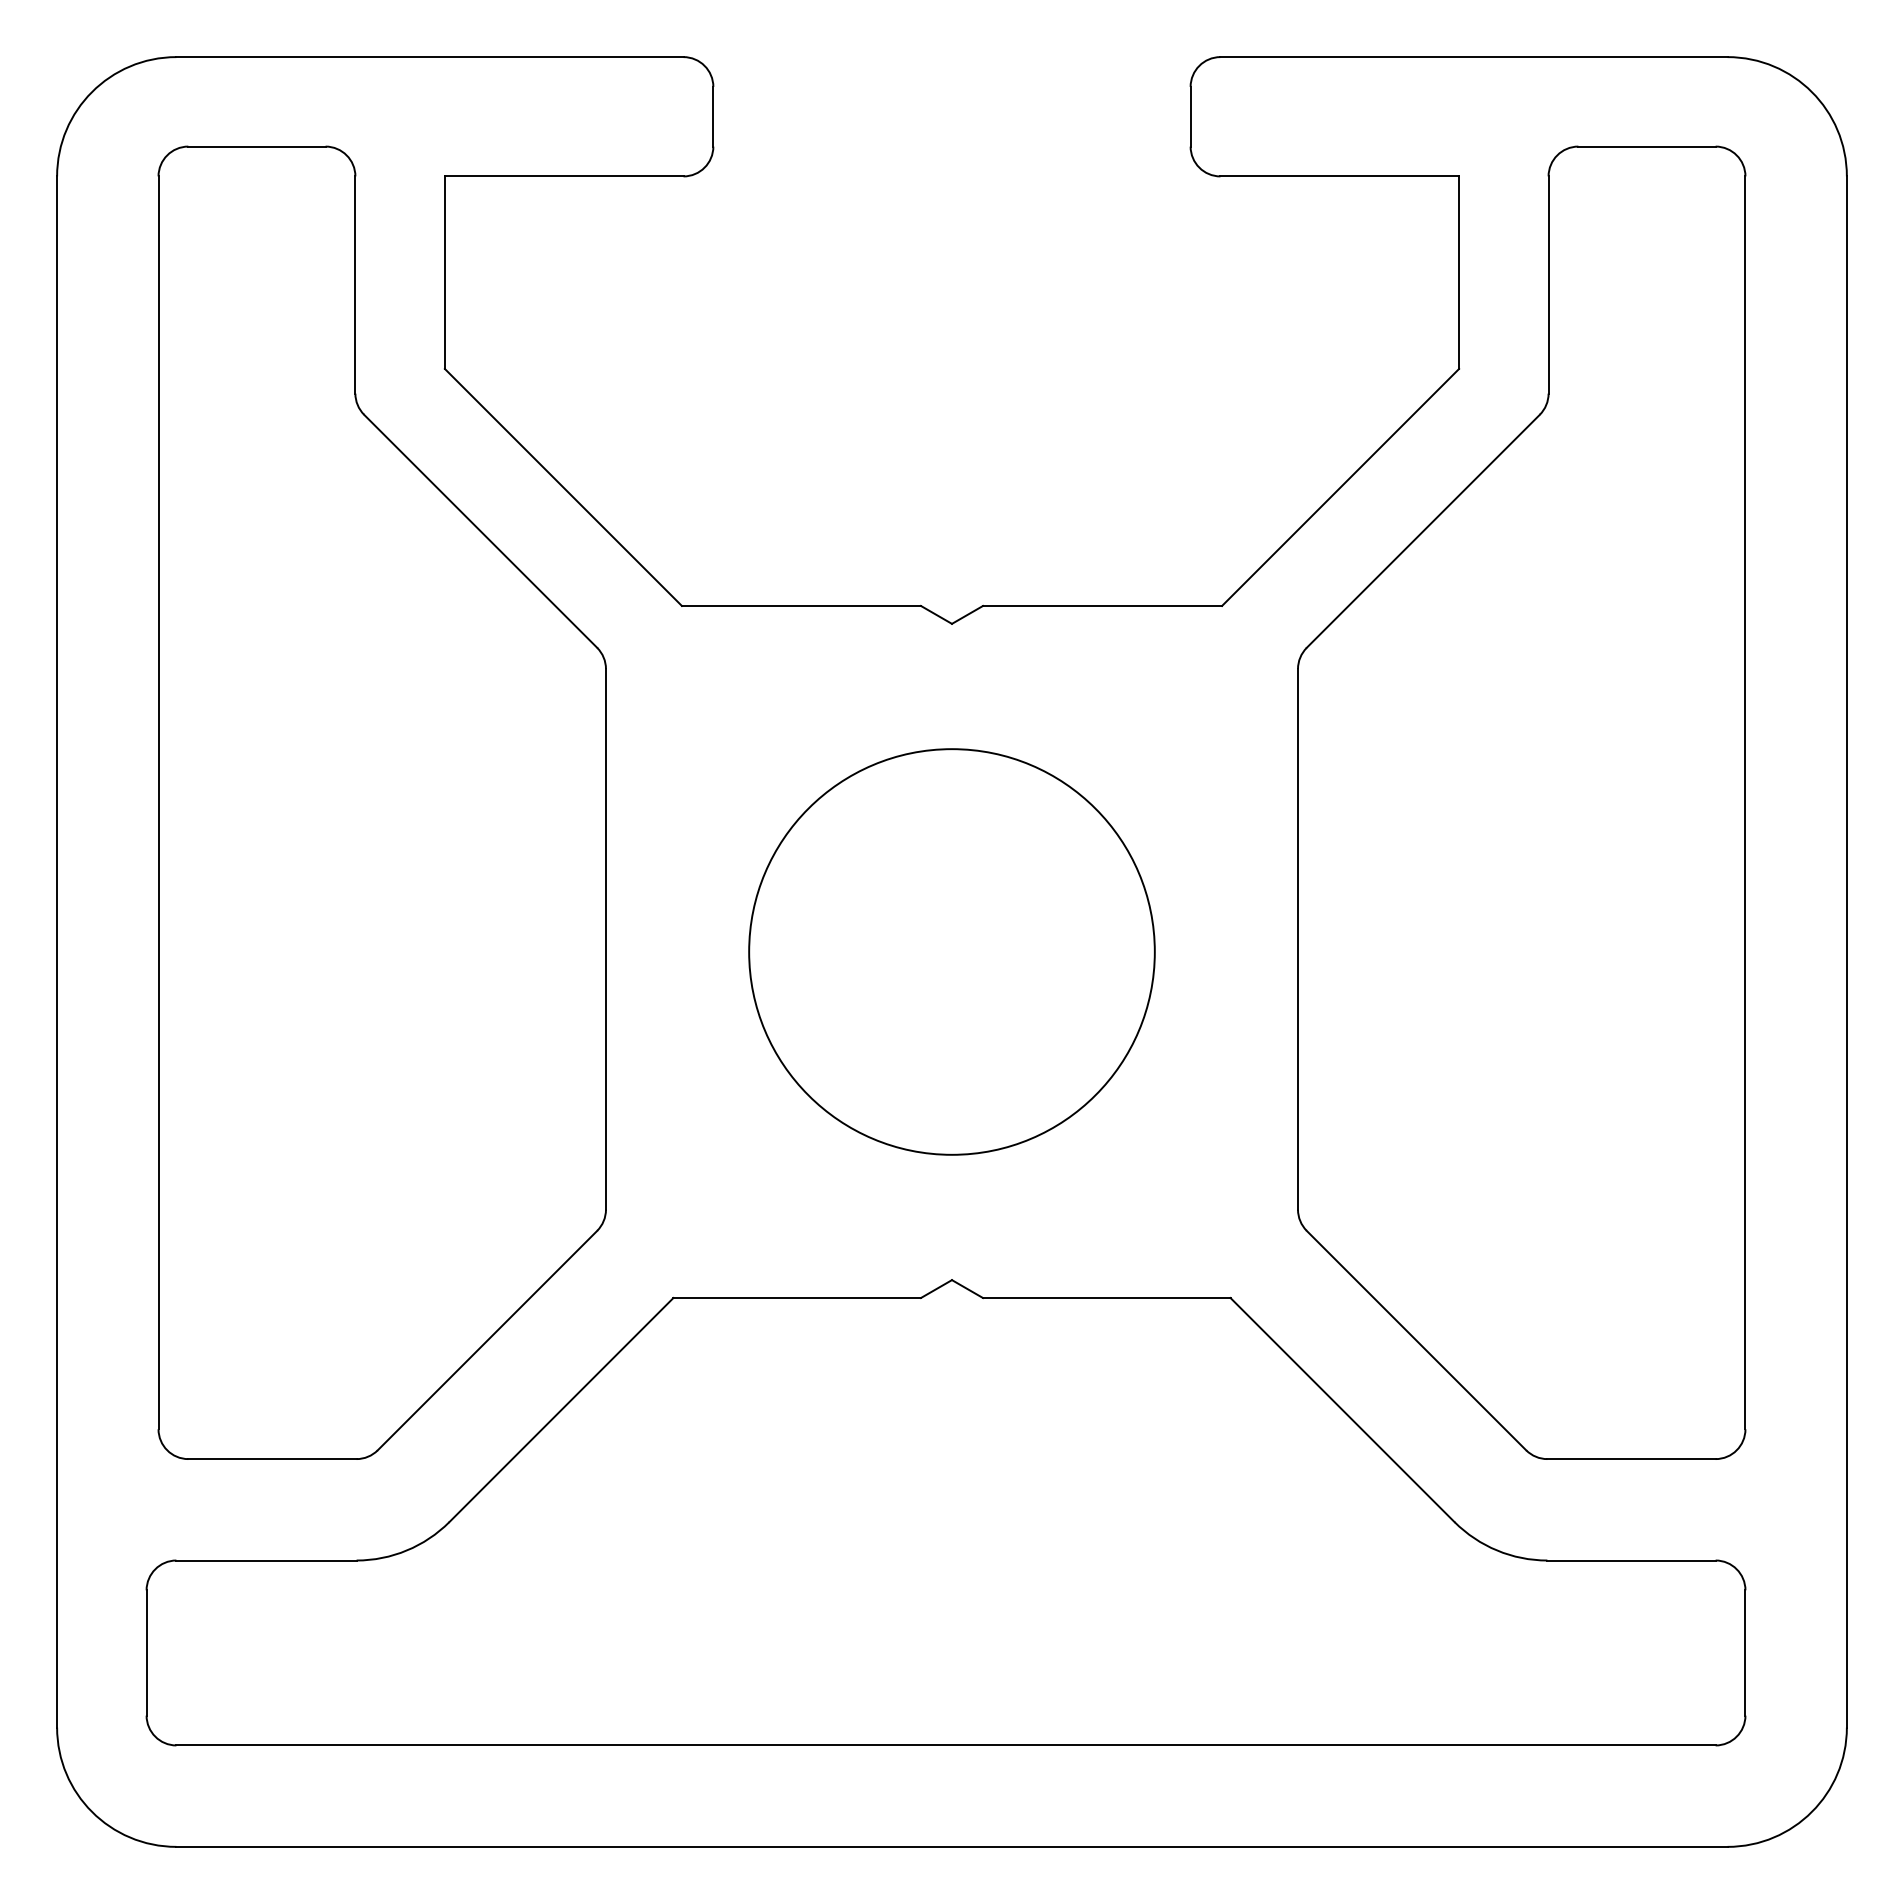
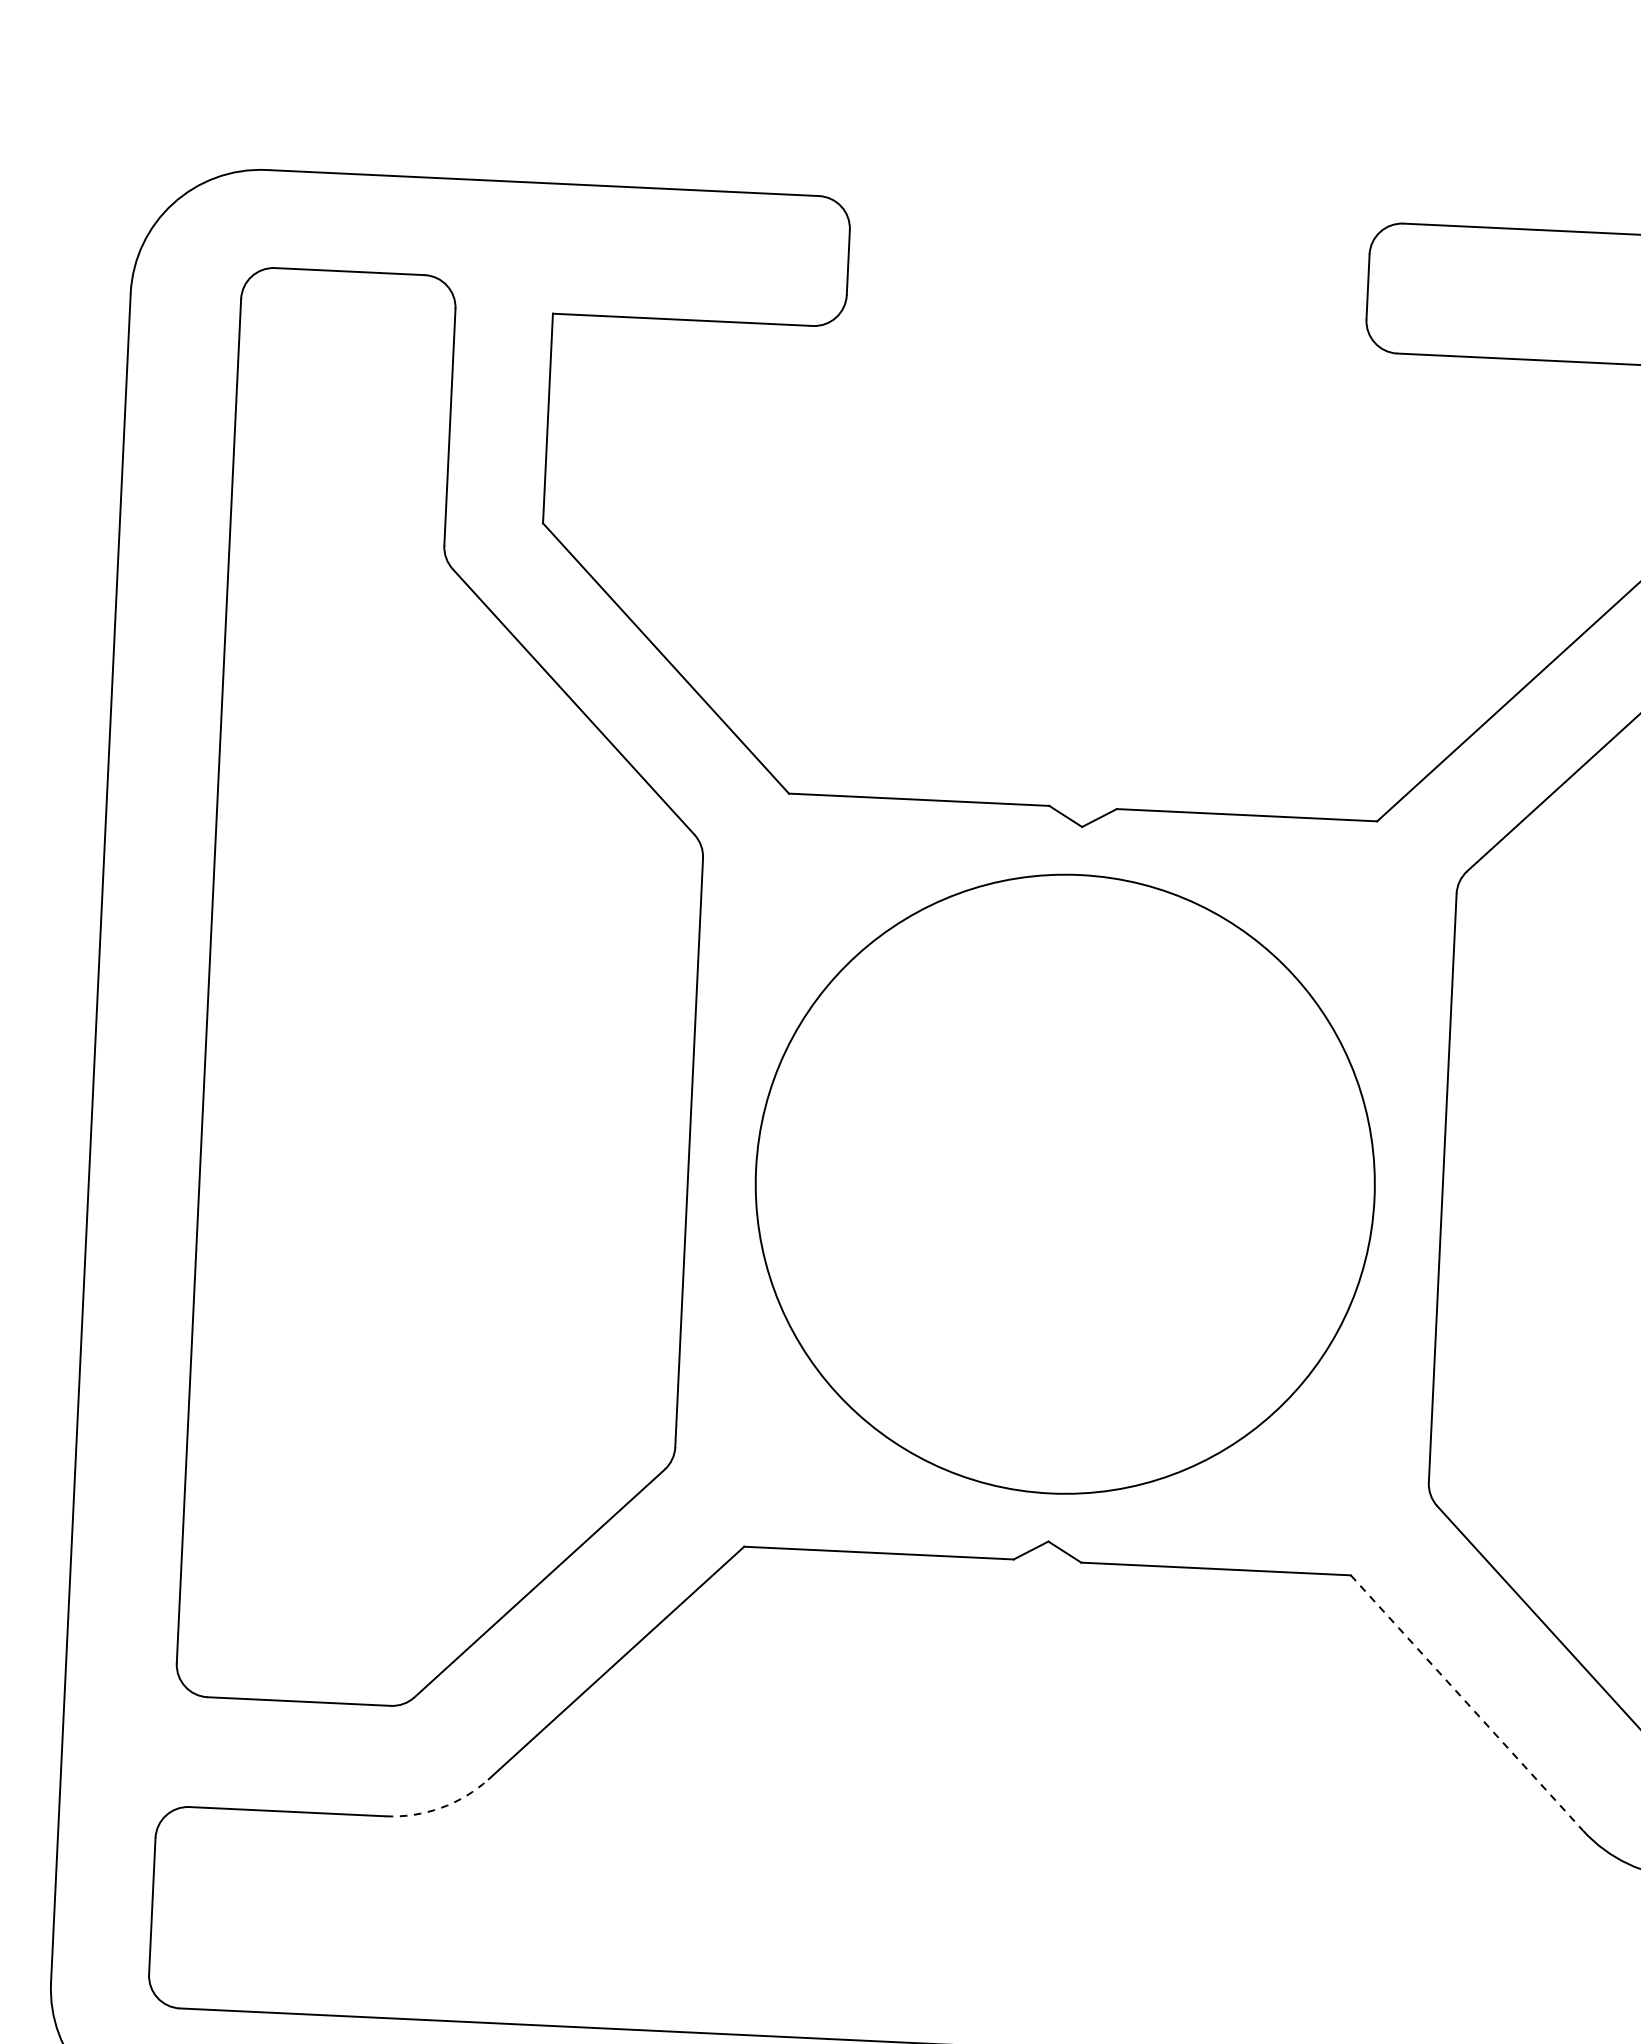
circle: (951, 951) -> (1064, 1183), size x1.4
line: (1342, 1410) -> (1466, 1703), solid -> dashed
arc: (406, 1550) -> (440, 1807), solid -> dashed

